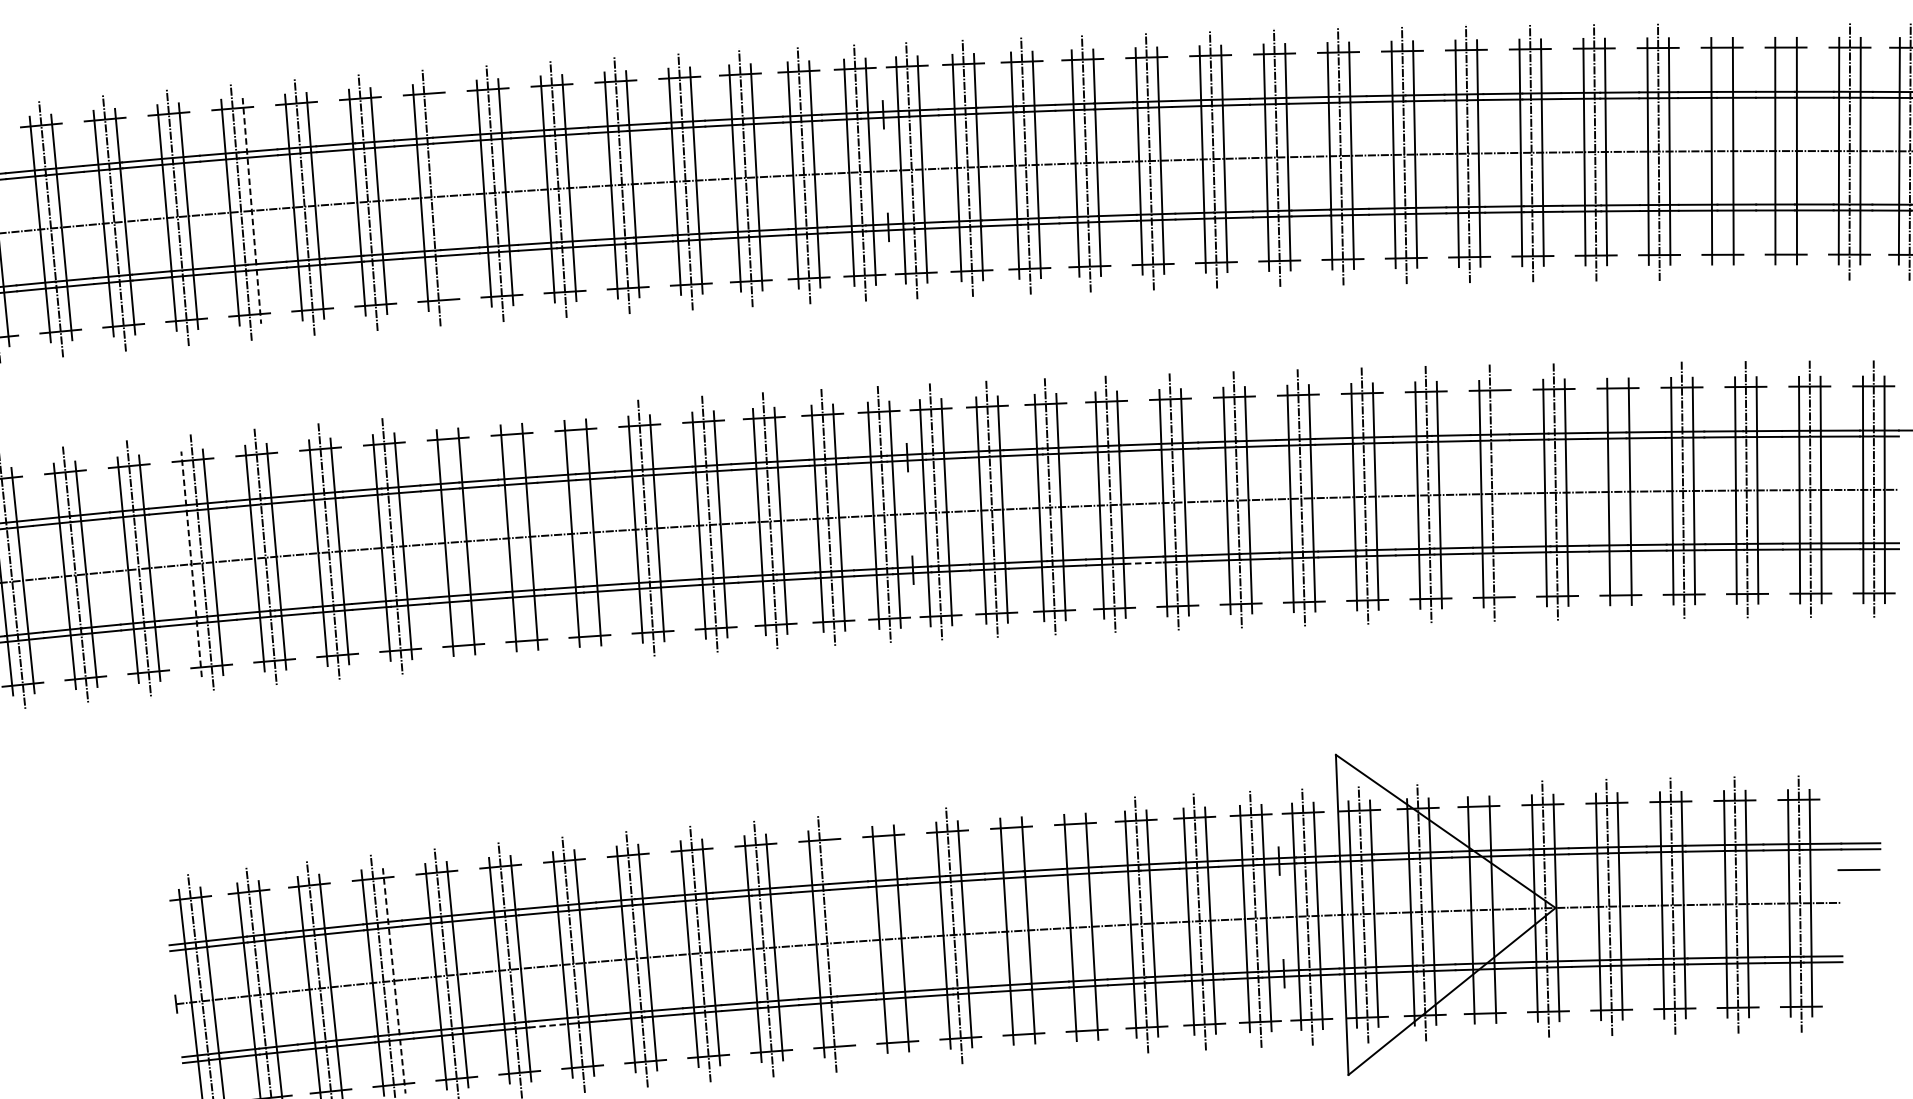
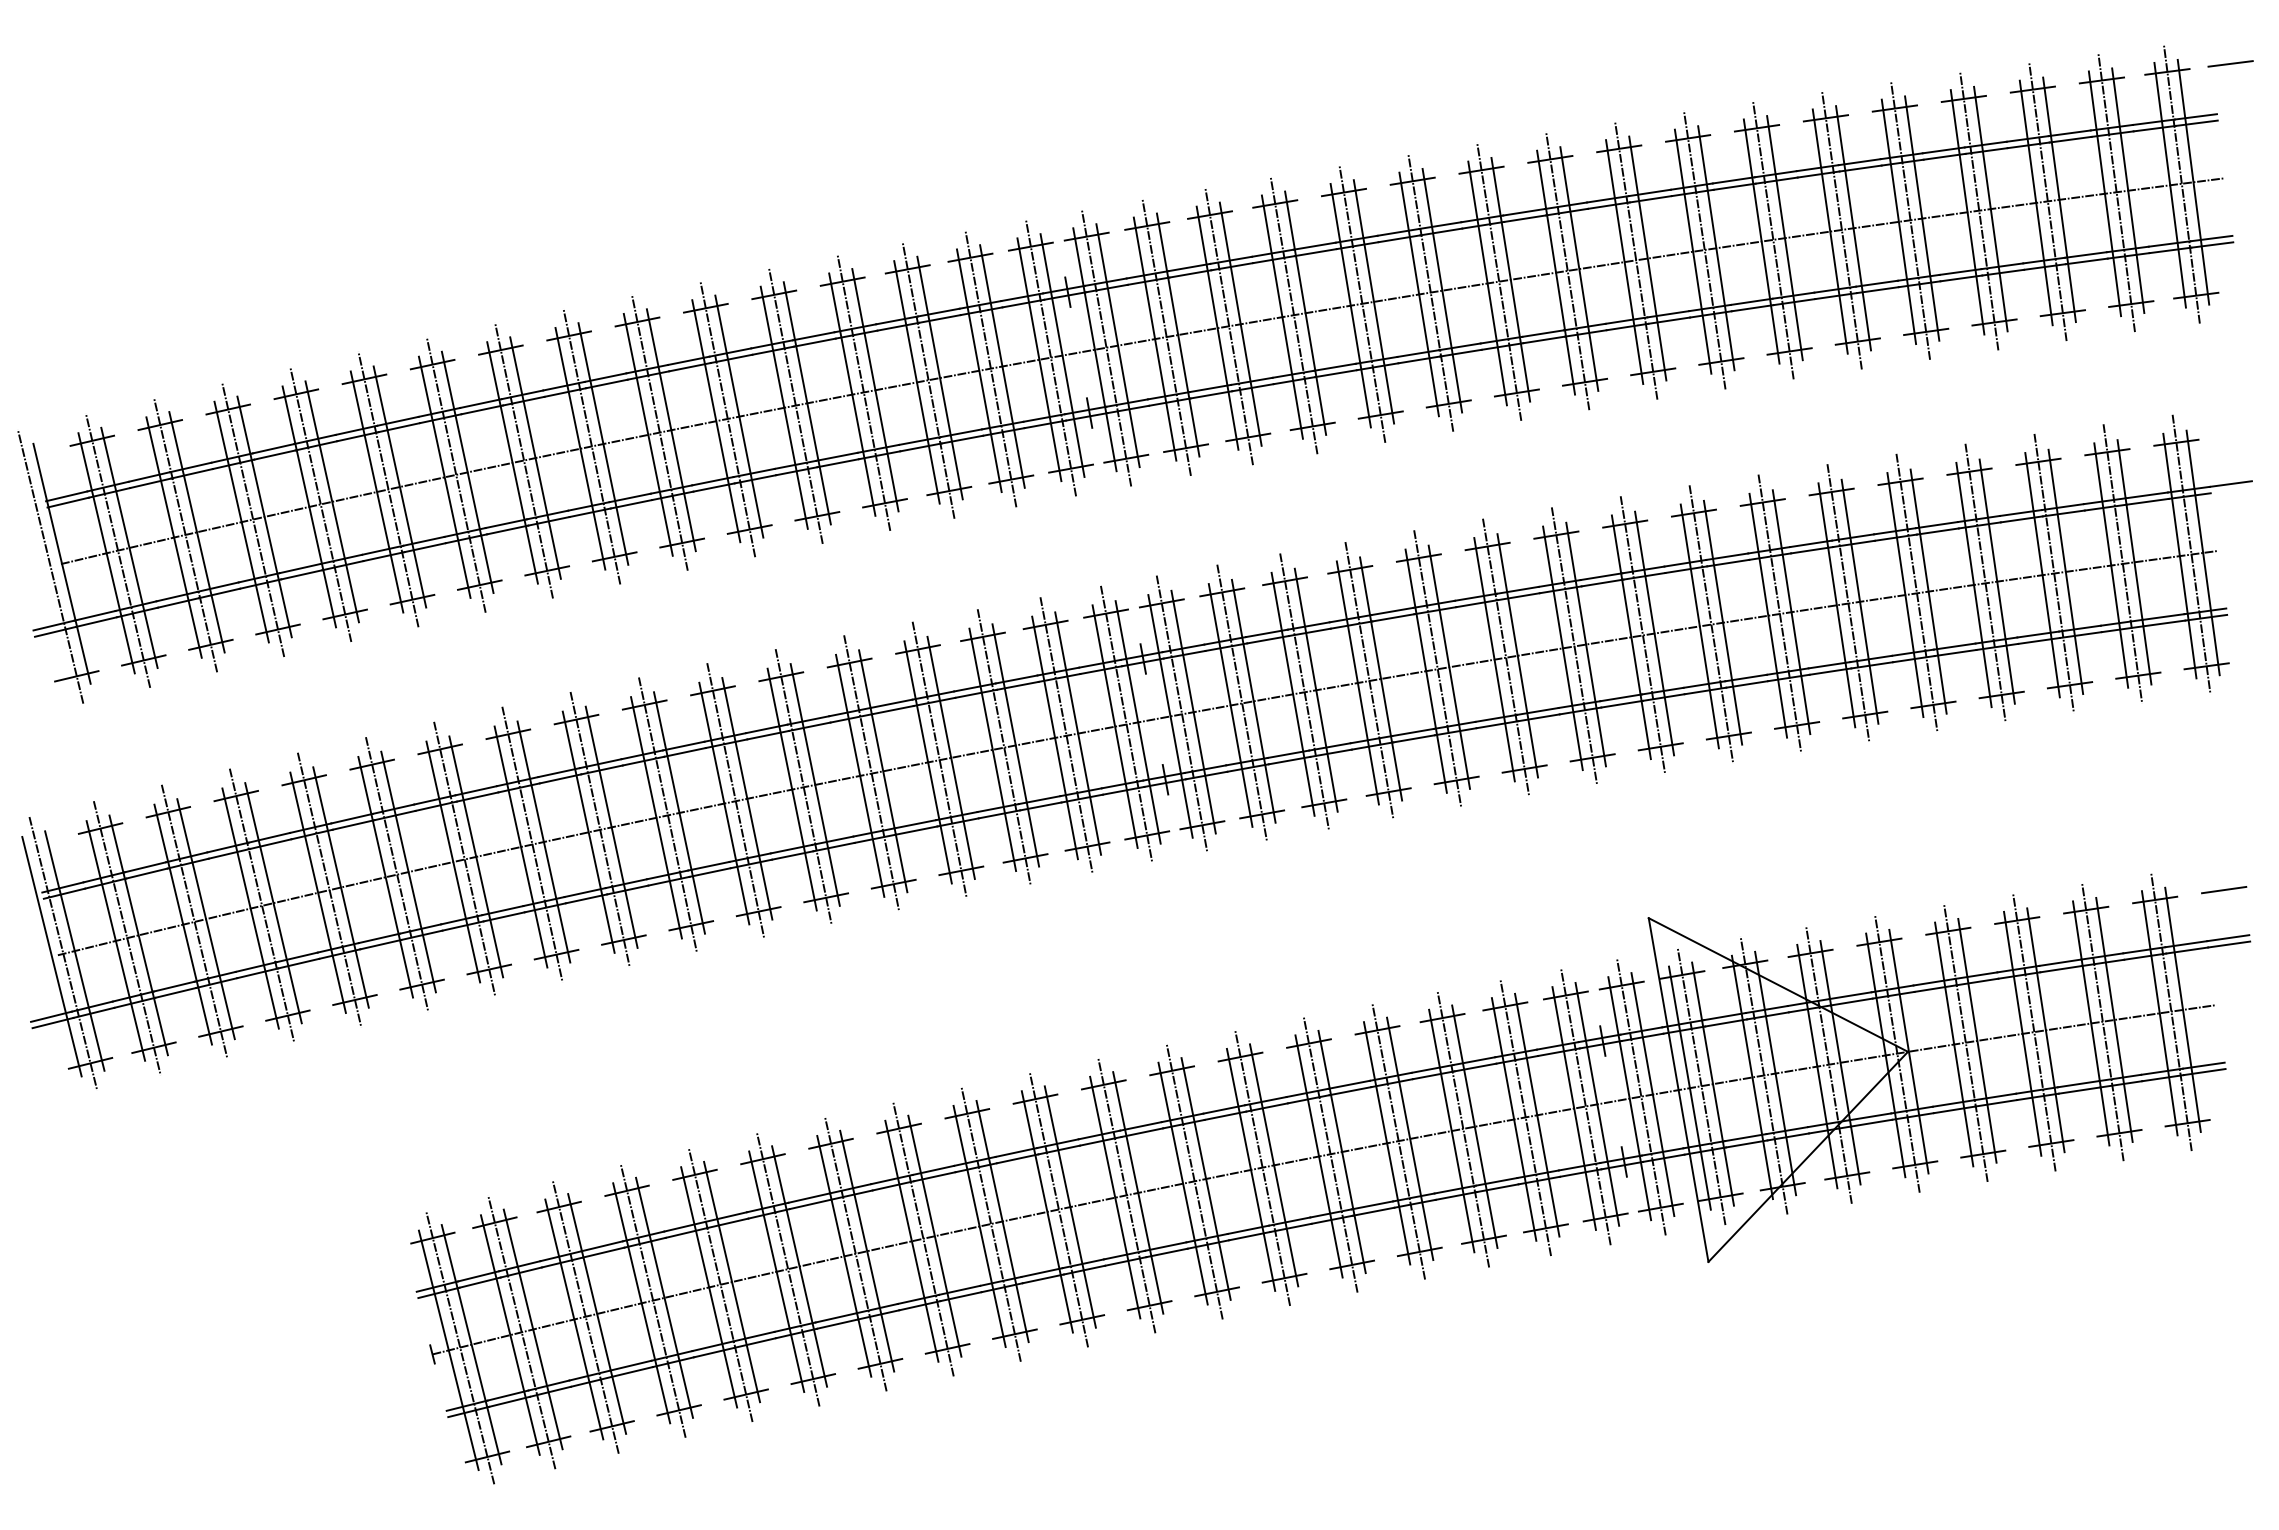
line: (1722, 151) -> (1979, 210), added
line: (1785, 151) -> (2047, 201), added
line: (442, 196) -> (603, 443), added
line: (252, 211) -> (400, 487), dashed -> solid
line: (1619, 491) -> (1916, 592), added
line: (1502, 494) -> (1791, 612), added
line: (582, 533) -> (803, 787), added
line: (519, 537) -> (735, 801), added
line: (455, 542) -> (667, 815), added
line: (1144, 562) -> (1414, 738), dashed -> solid
line: (191, 563) -> (385, 876), dashed -> solid
line: (1859, 870) -> (2224, 890), moved
line: (1481, 909) -> (1828, 1064), added
line: (1081, 926) -> (1398, 1140), added
line: (1017, 930) -> (1330, 1153), added
line: (890, 939) -> (1194, 1181), added
line: (838, 942) -> (1138, 1192), added
line: (394, 981) -> (664, 1298), dashed -> solid
line: (549, 1026) -> (838, 1324), dashed -> solid

